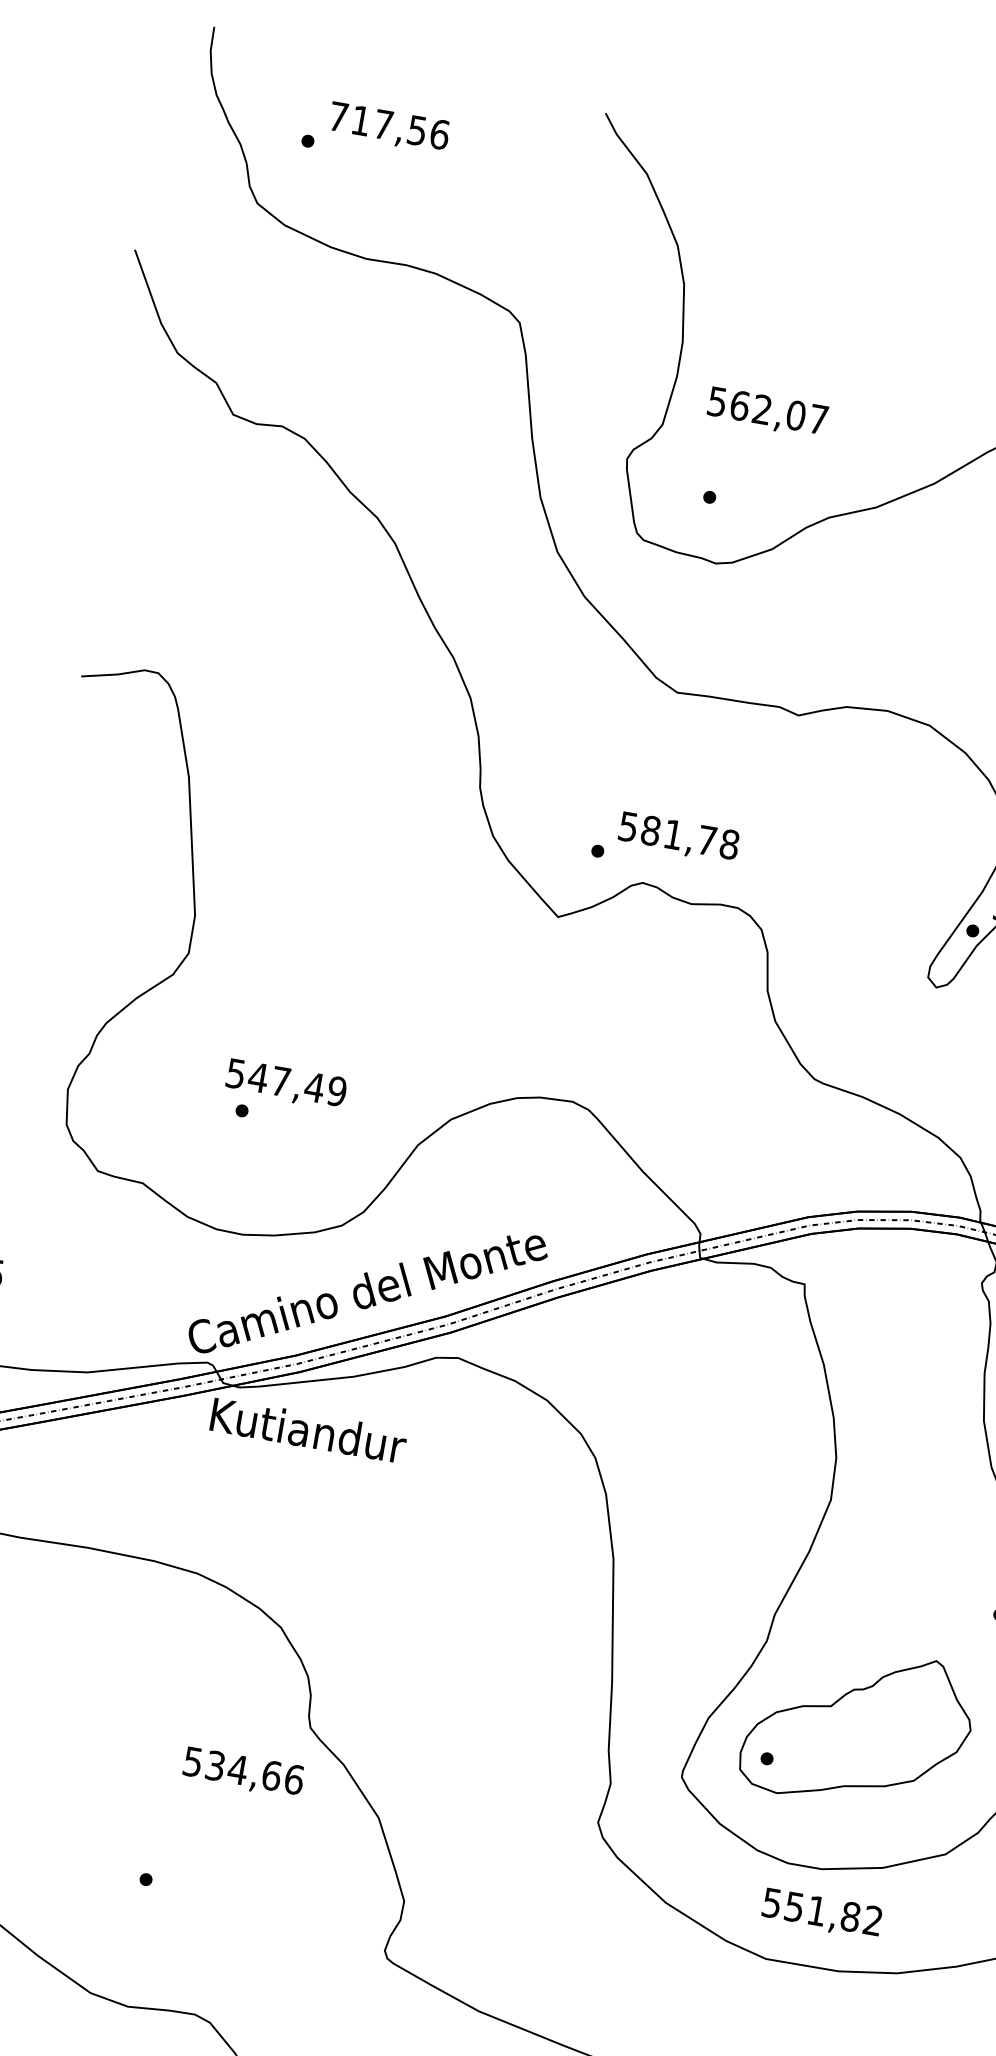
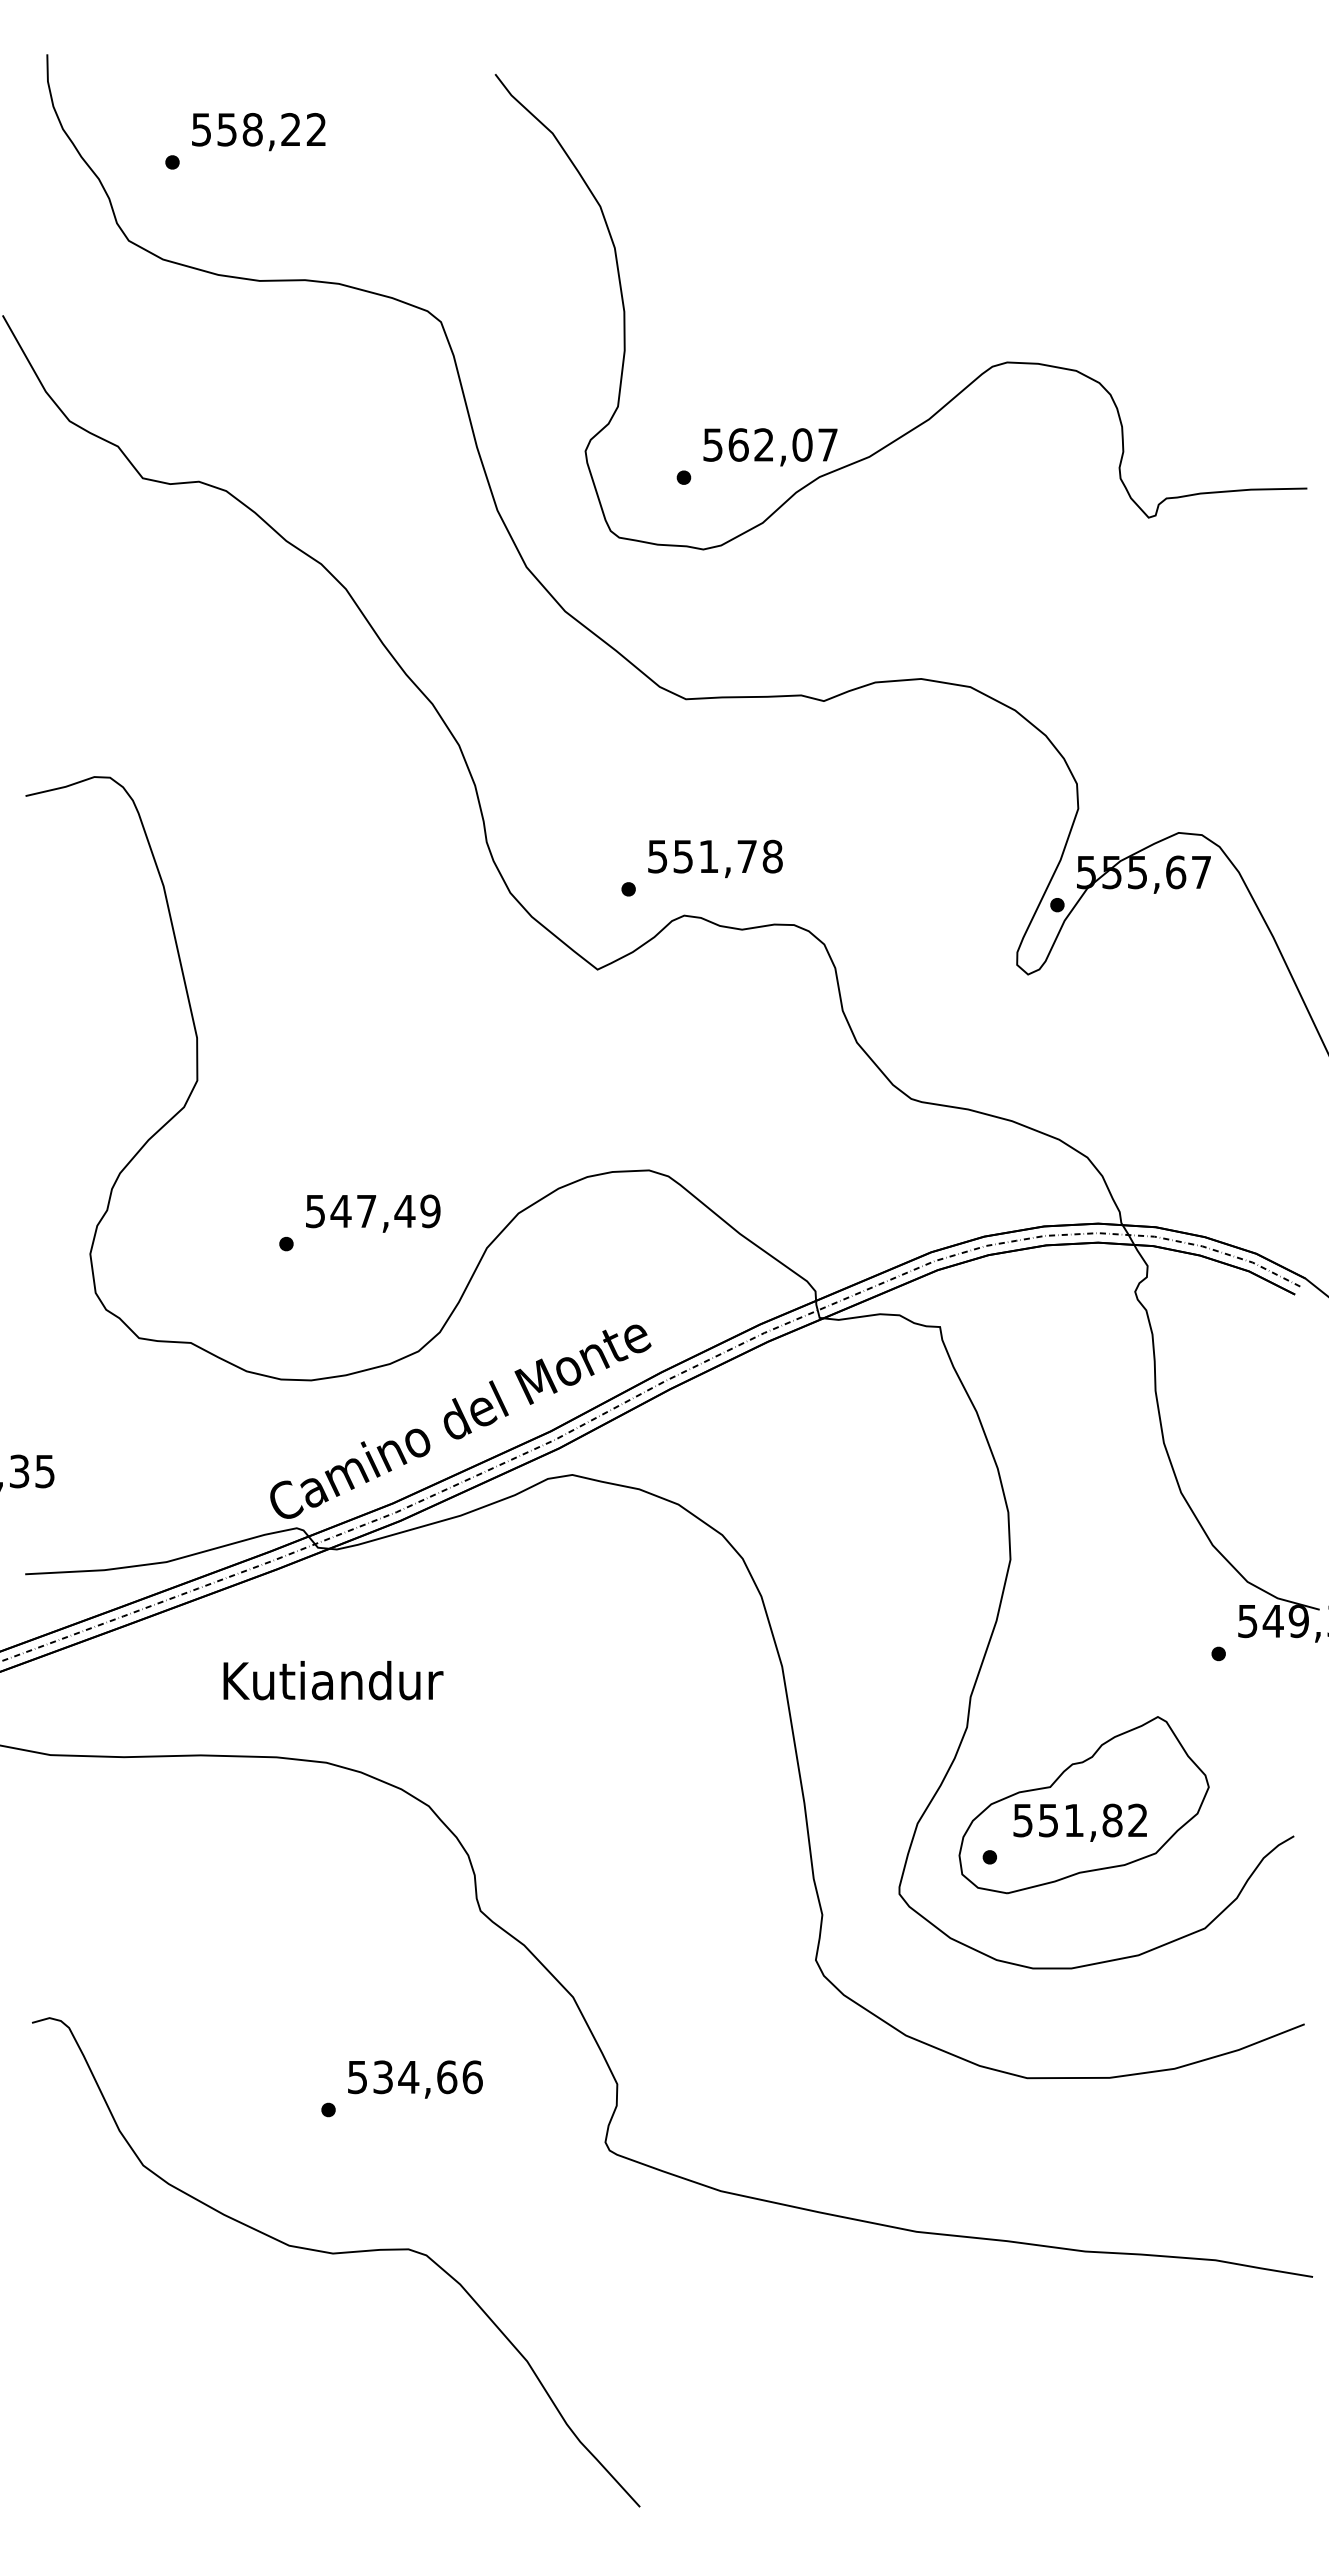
text: (389, 125) -> (259, 129), 717,56 -> 558,22
text: (767, 412) -> (770, 447), moved
text: (651, 830) -> (683, 856), 581,78 -> 551,78
text: (286, 1084) -> (373, 1213), moved
text: (308, 1430) -> (333, 1680), moved
text: (243, 1772) -> (415, 2079), moved
text: (821, 1913) -> (1079, 1822), moved

